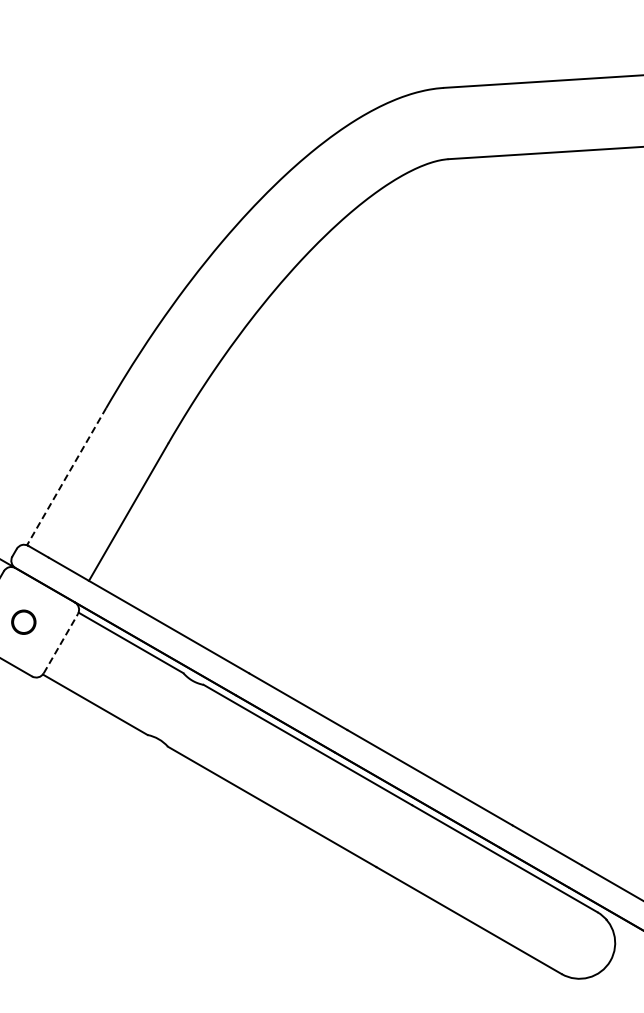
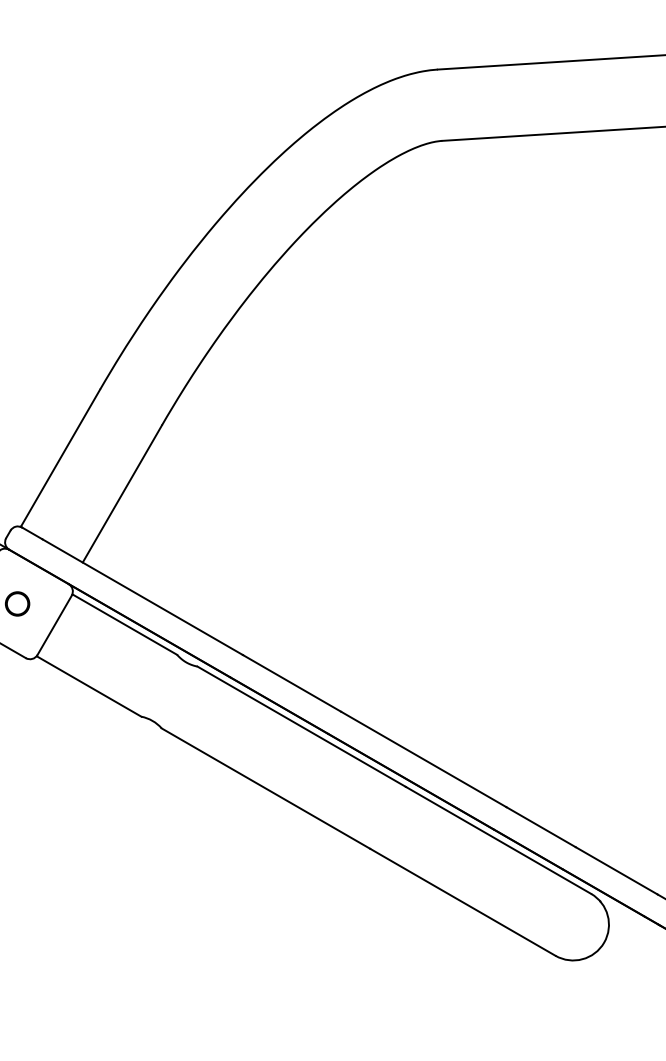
line: (66, 476) -> (60, 458), dashed -> solid
line: (60, 642) -> (54, 624), dashed -> solid

